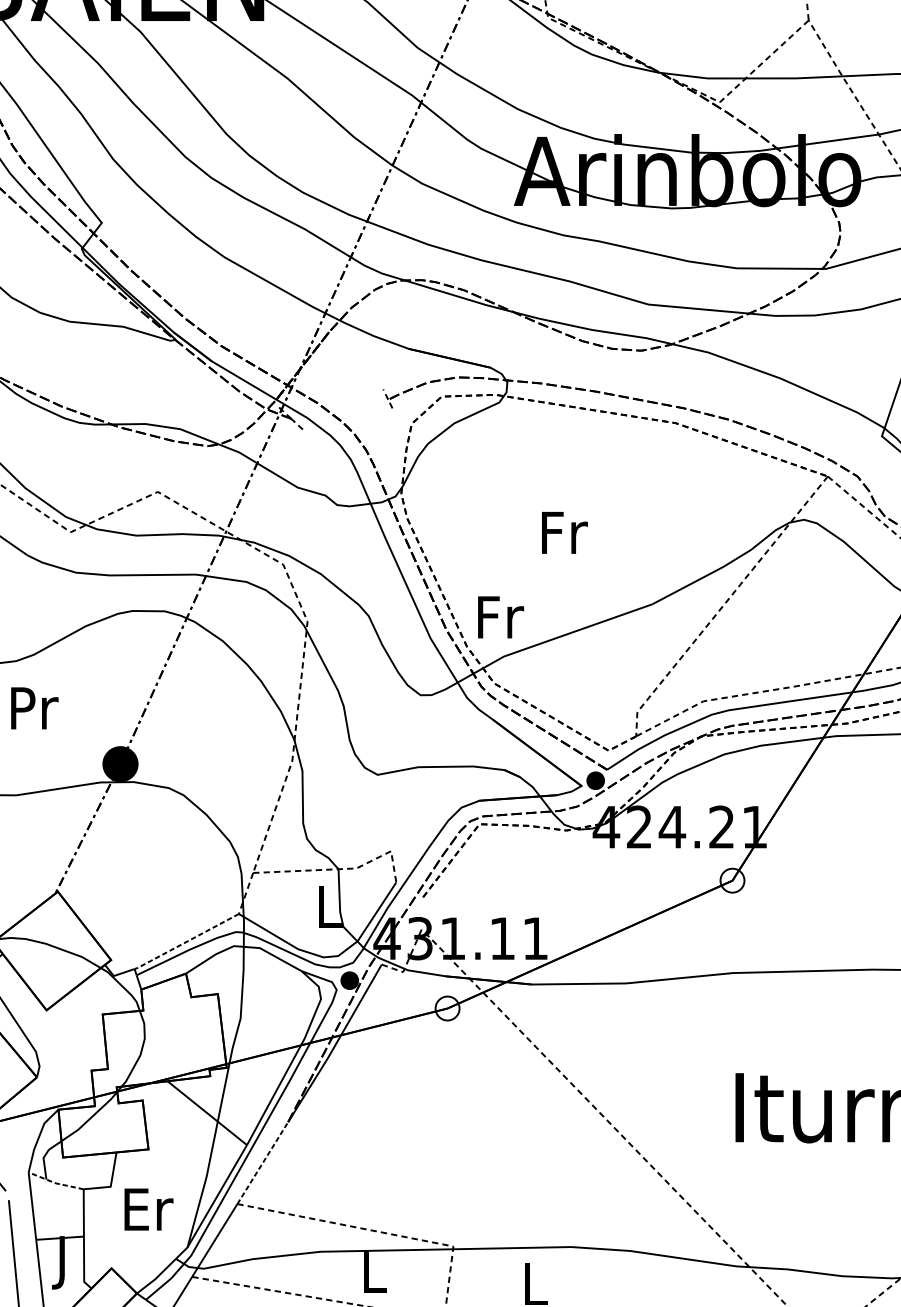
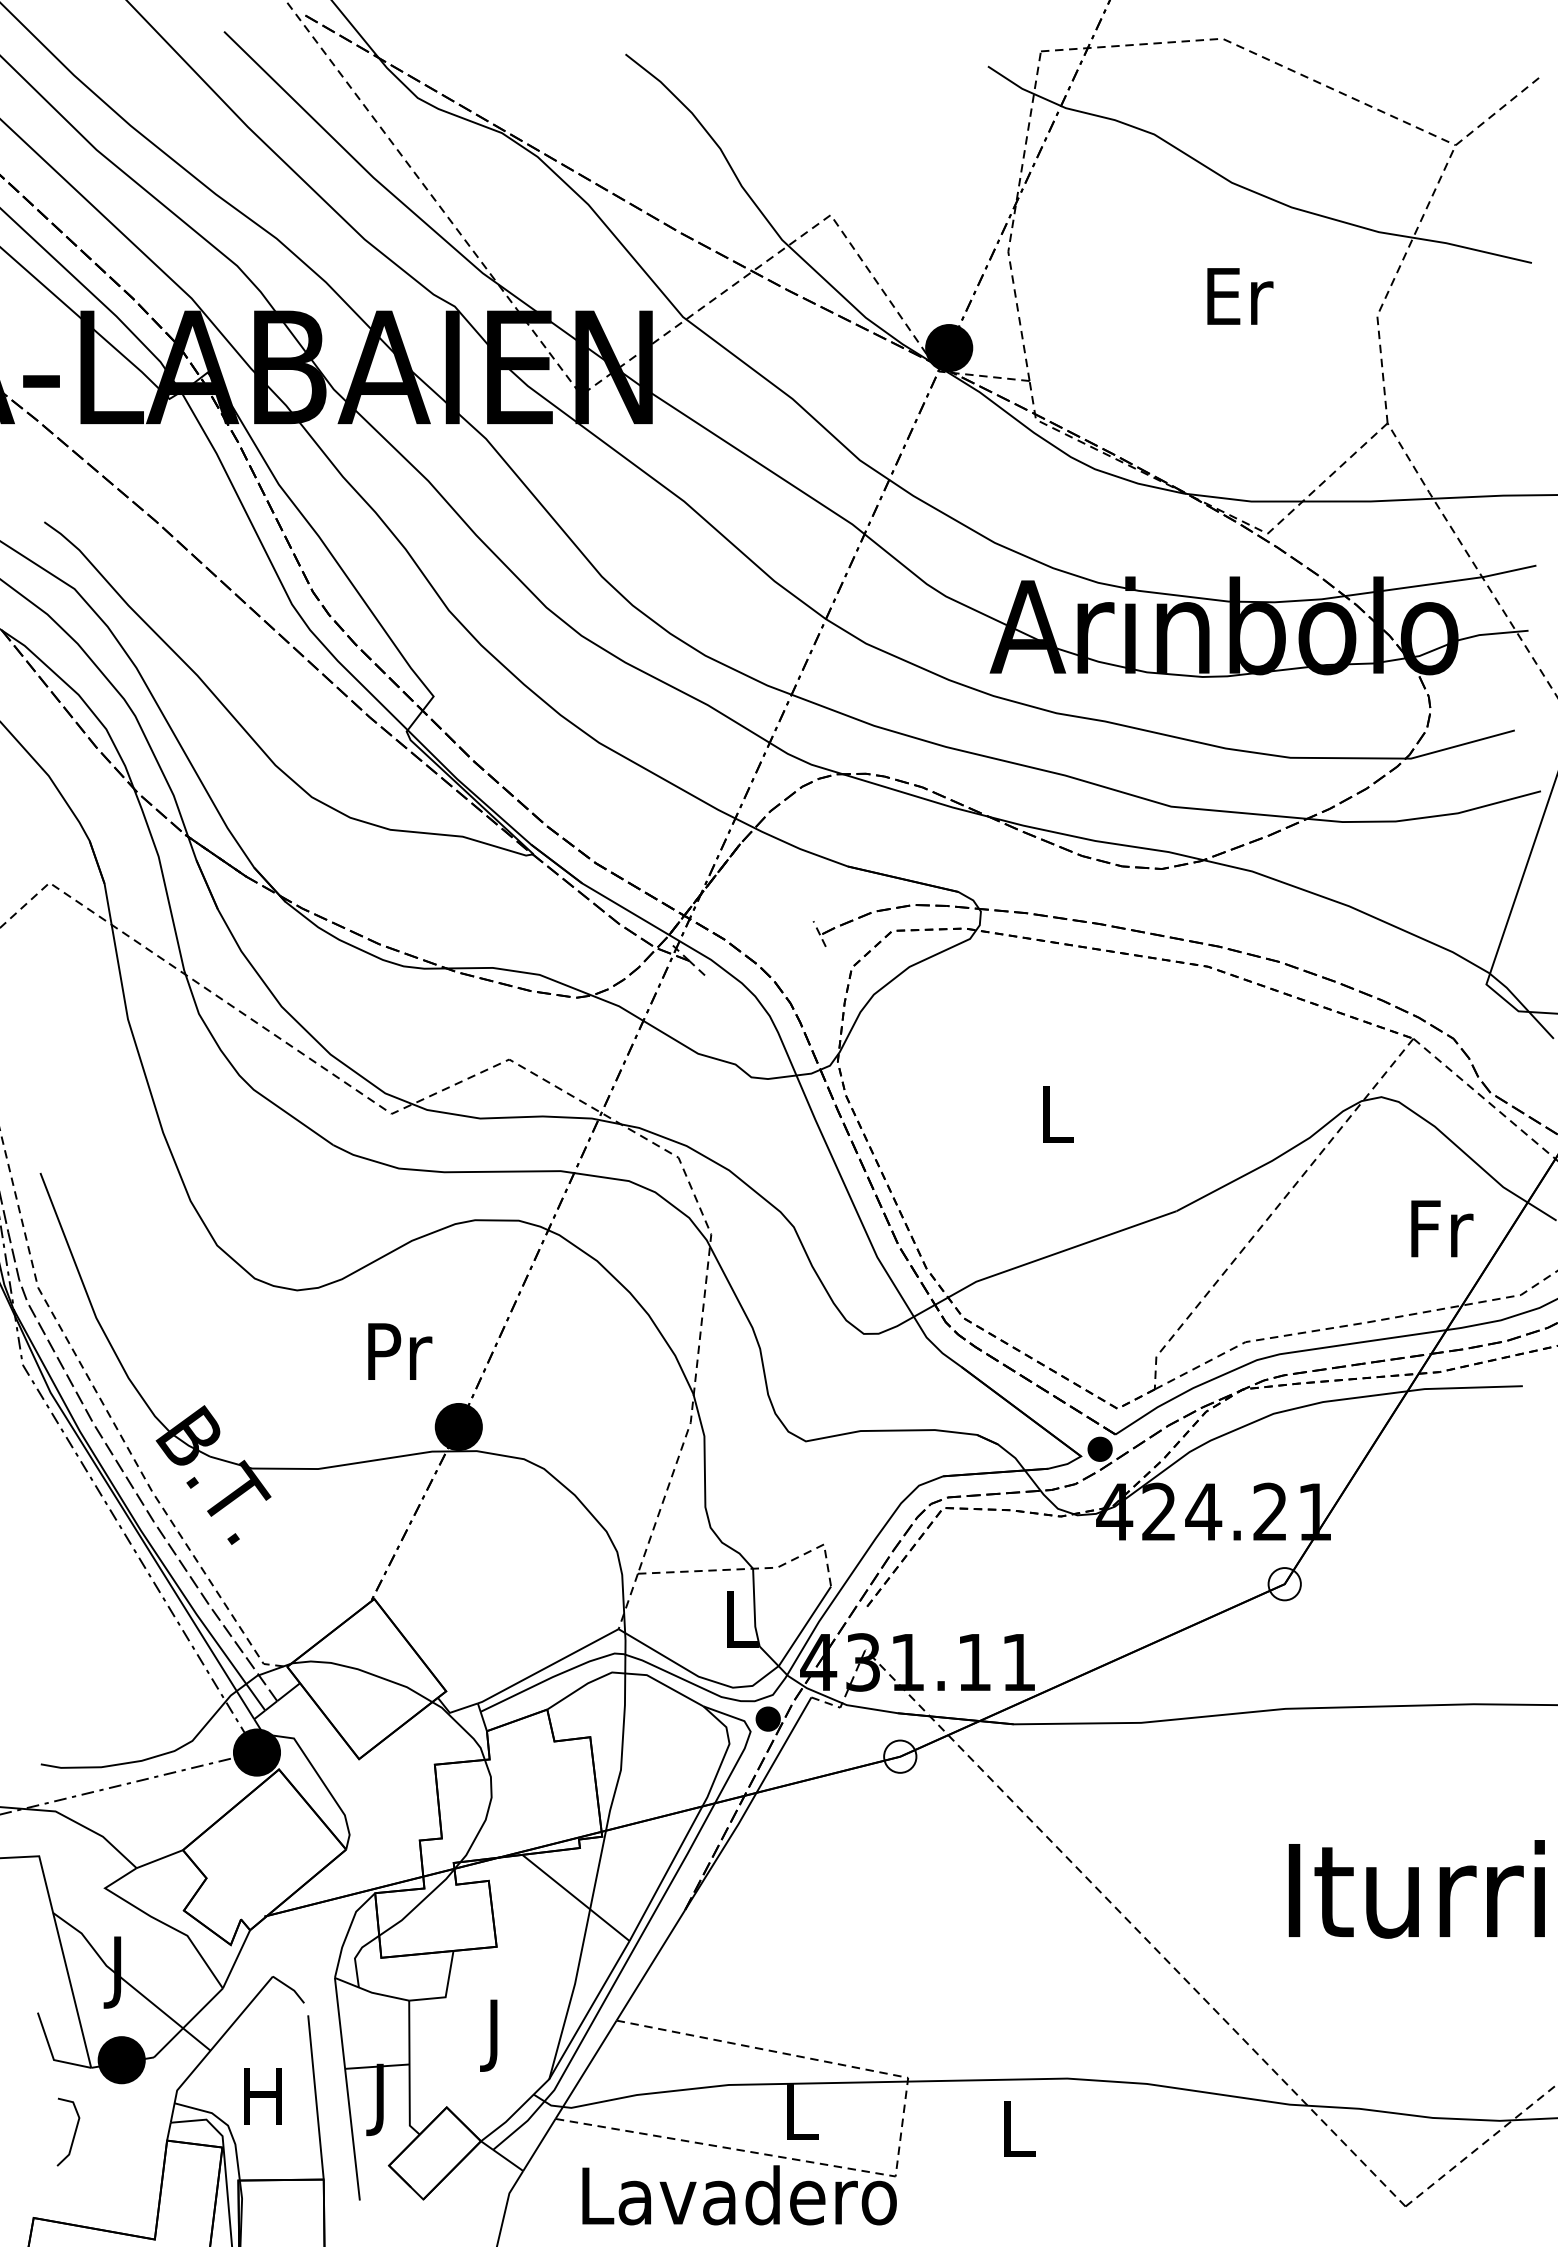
text: (564, 532) -> (1058, 1114), Fr -> L
text: (501, 617) -> (1442, 1228), moved
text: (35, 708) -> (400, 1351), moved
line: (186, 942) -> (547, 1667), dashed -> solid
line: (263, 1162) -> (651, 1964), dashed -> solid
line: (55, 1183) -> (371, 1992), dashed -> solid
text: (149, 1215) -> (497, 2035), Er -> J

